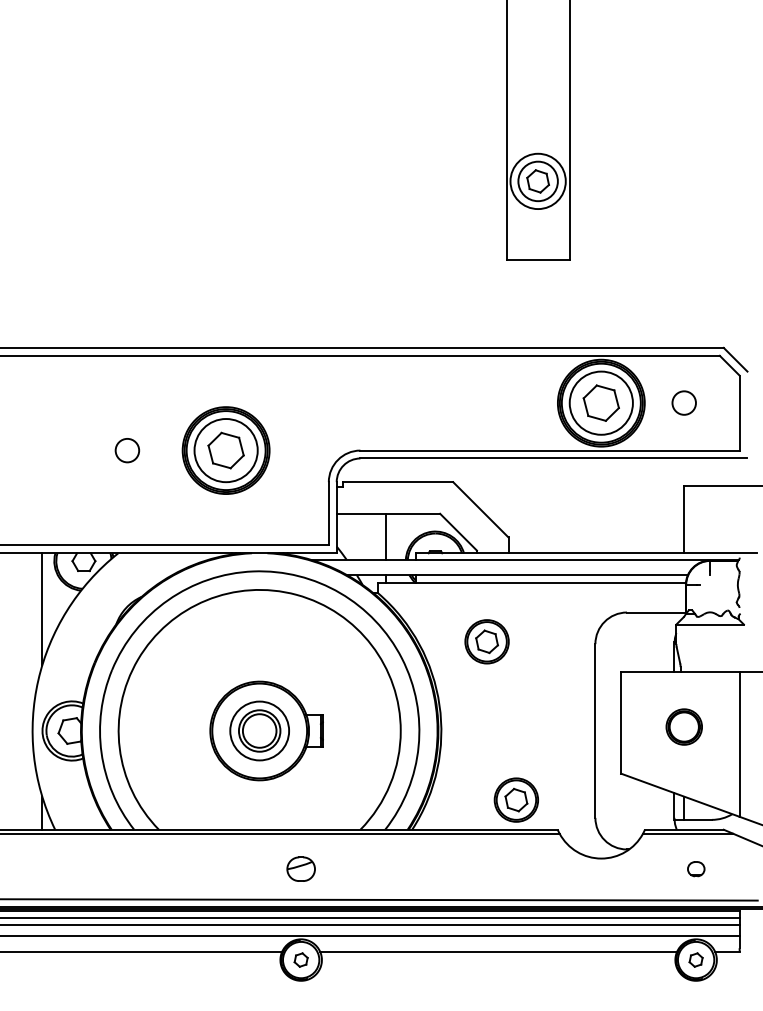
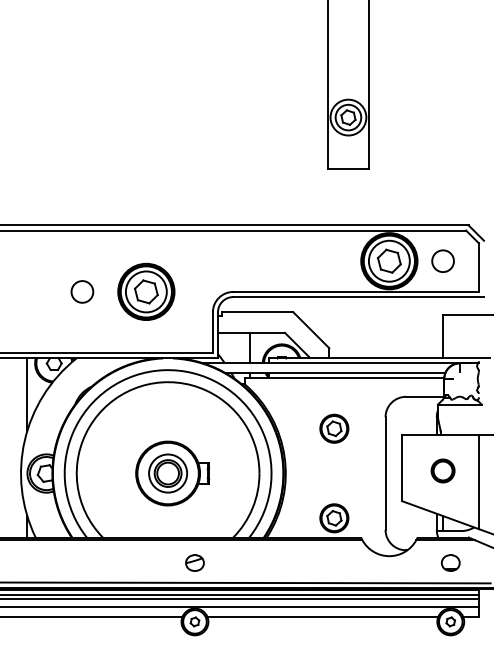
circle: (683, 402) -> (442, 260), size x1.43
circle: (127, 449) -> (82, 291), size x1.43
part: (487, 641) -> (334, 428), moved
part: (695, 868) -> (450, 562), size x1.67

